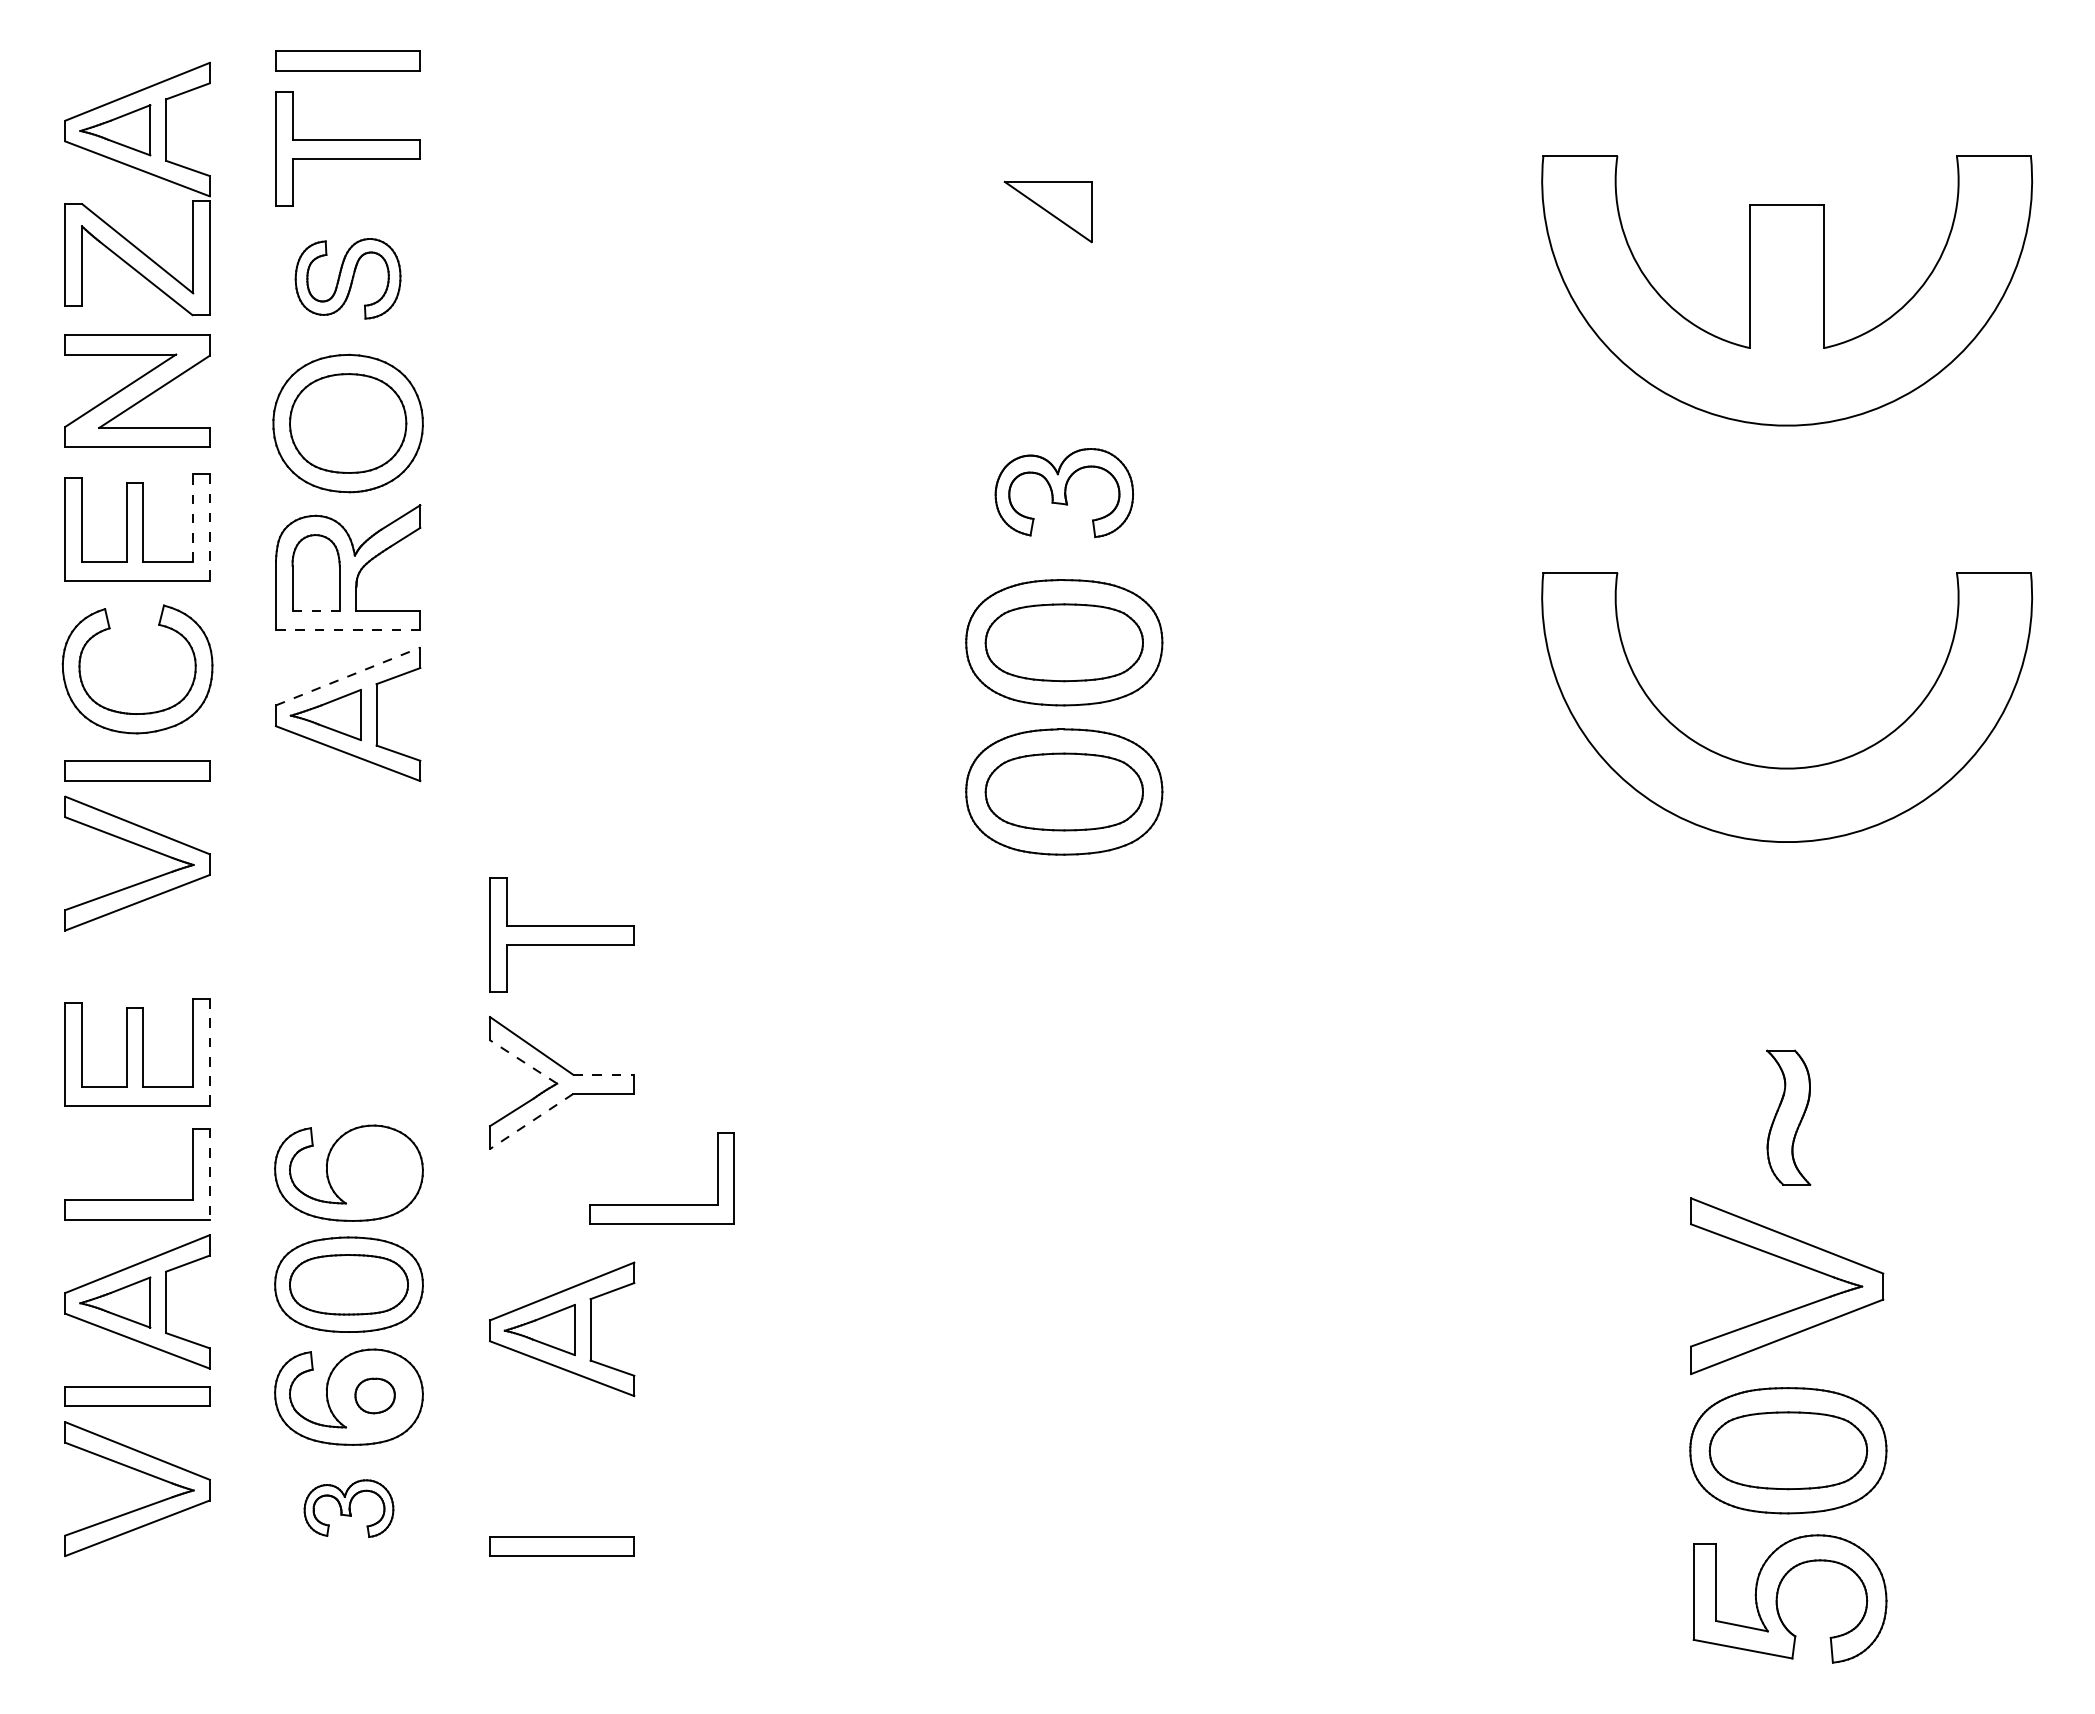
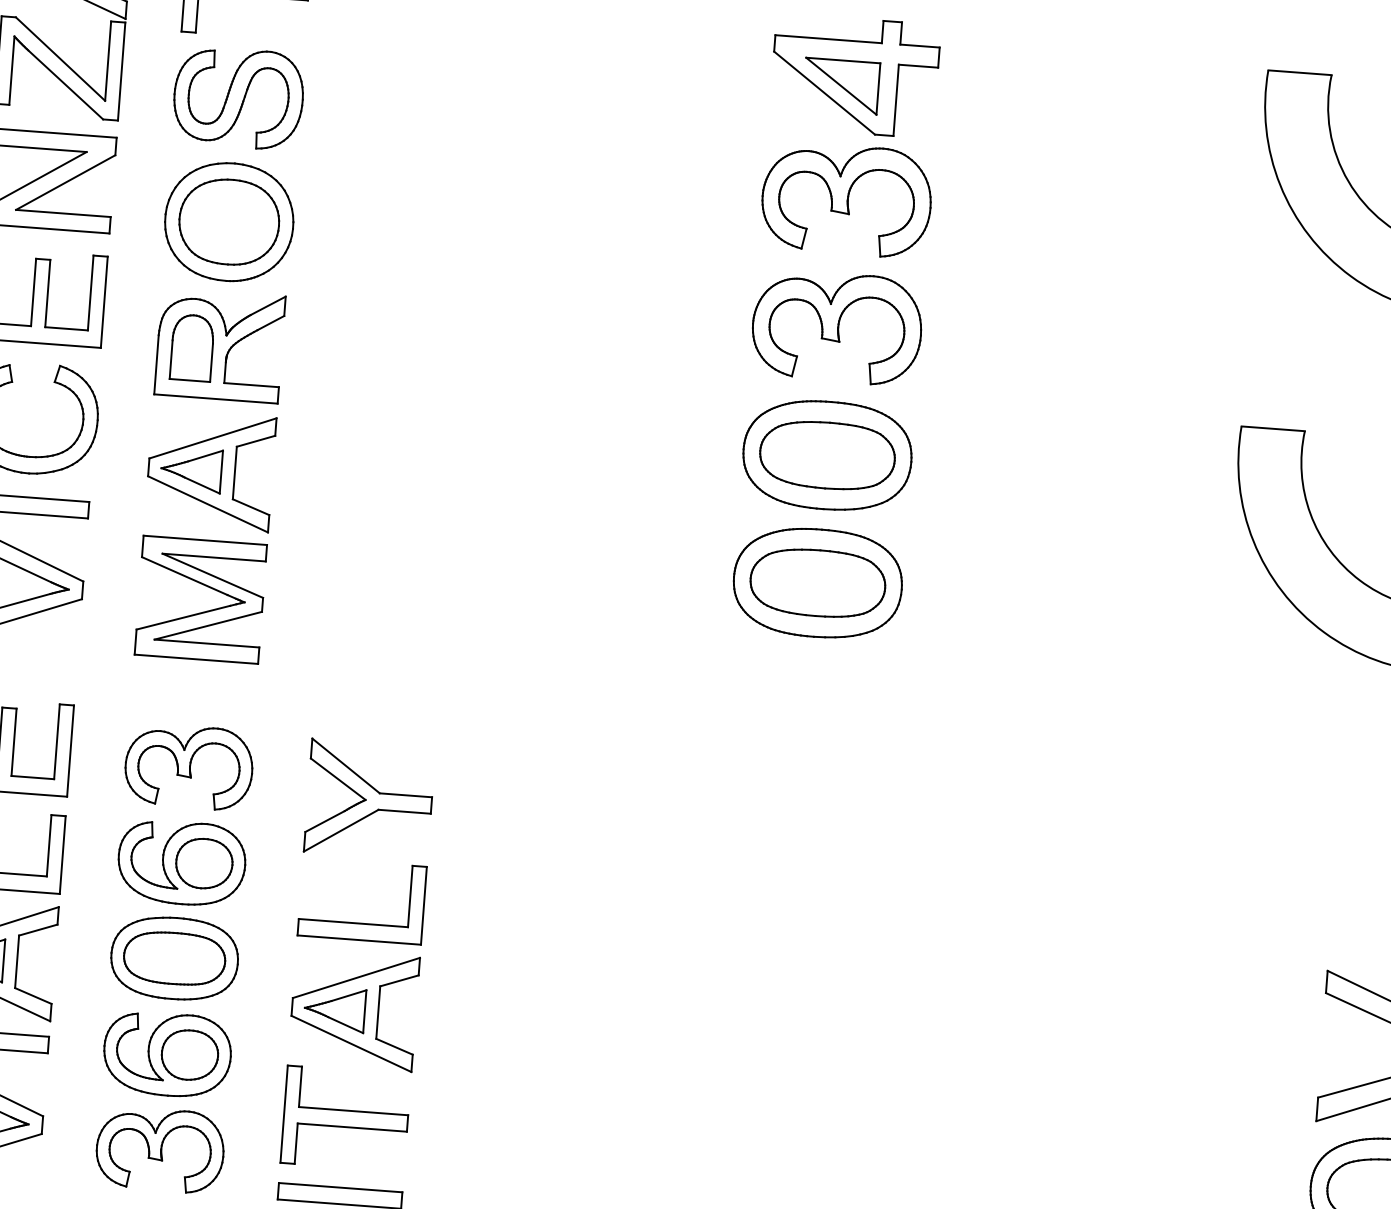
part: (1062, 198) -> (854, 75), added
part: (347, 278) -> (238, 98), size x1.43
part: (1064, 343) -> (846, 199), added
part: (1064, 492) -> (837, 327), size x1.43
line: (193, 518) -> (90, 293), dashed -> solid
line: (209, 528) -> (103, 302), dashed -> solid
line: (316, 611) -> (190, 380), dashed -> solid
line: (347, 630) -> (215, 399), dashed -> solid
line: (348, 676) -> (213, 438), dashed -> solid
part: (353, 878) -> (204, 611), added
part: (561, 934) -> (345, 1118), moved
line: (209, 1053) -> (70, 751), dashed -> solid
part: (348, 1060) -> (188, 766), added
line: (523, 1061) -> (338, 778), dashed -> solid
line: (603, 1074) -> (405, 795), dashed -> solid
line: (531, 1121) -> (341, 830), dashed -> solid
part: (374, 1171) -> (203, 863), added
line: (209, 1174) -> (62, 855), dashed -> solid
part: (661, 1204) -> (359, 923), moved
part: (374, 1395) -> (189, 1054), size x1.67
part: (348, 1508) -> (159, 1149), size x1.67

